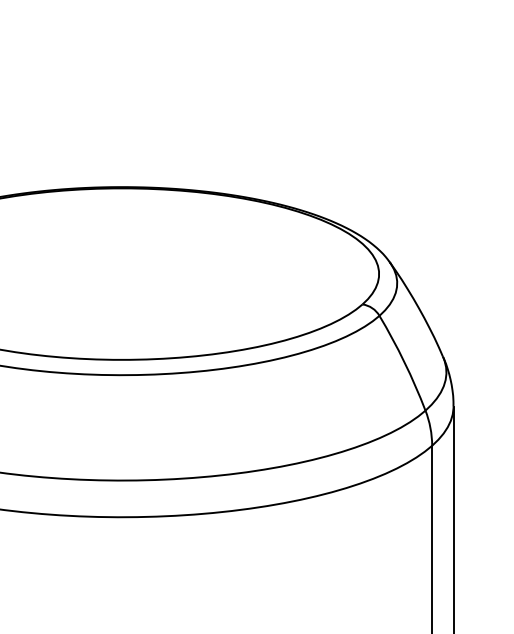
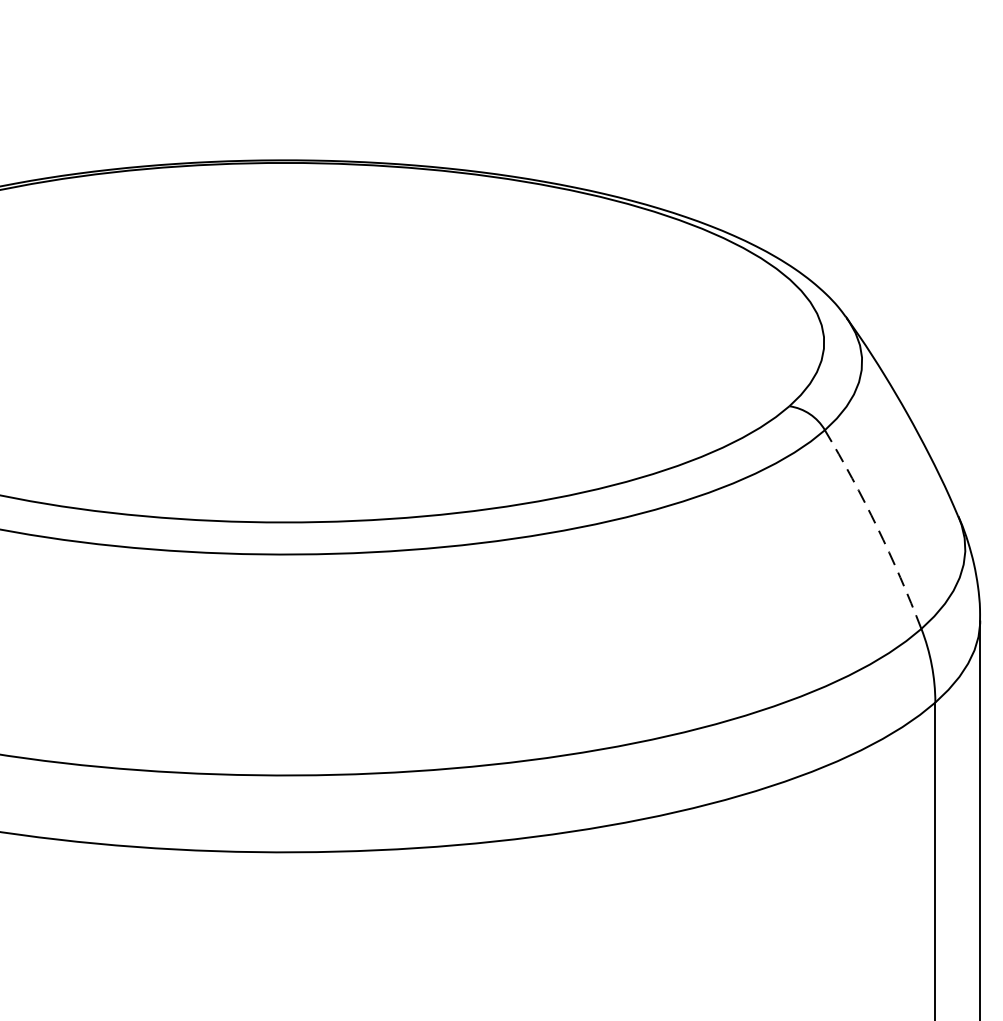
arc: (404, 362) -> (877, 527), solid -> dashed

